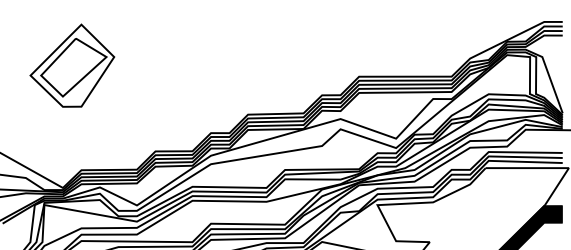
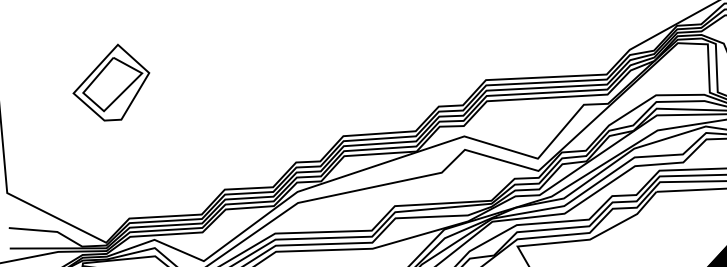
part: (72, 65) -> (111, 82), size x0.7

